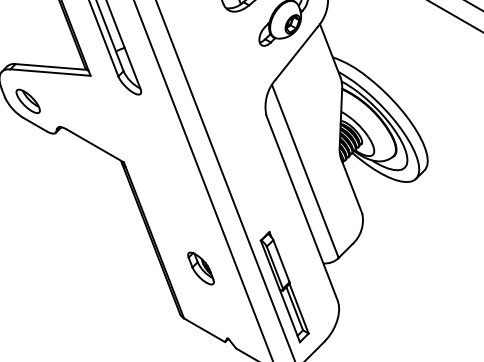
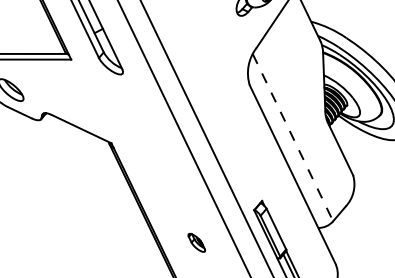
line: (305, 171) -> (293, 137), solid -> dashed
part: (200, 268) -> (196, 242), size x0.6

